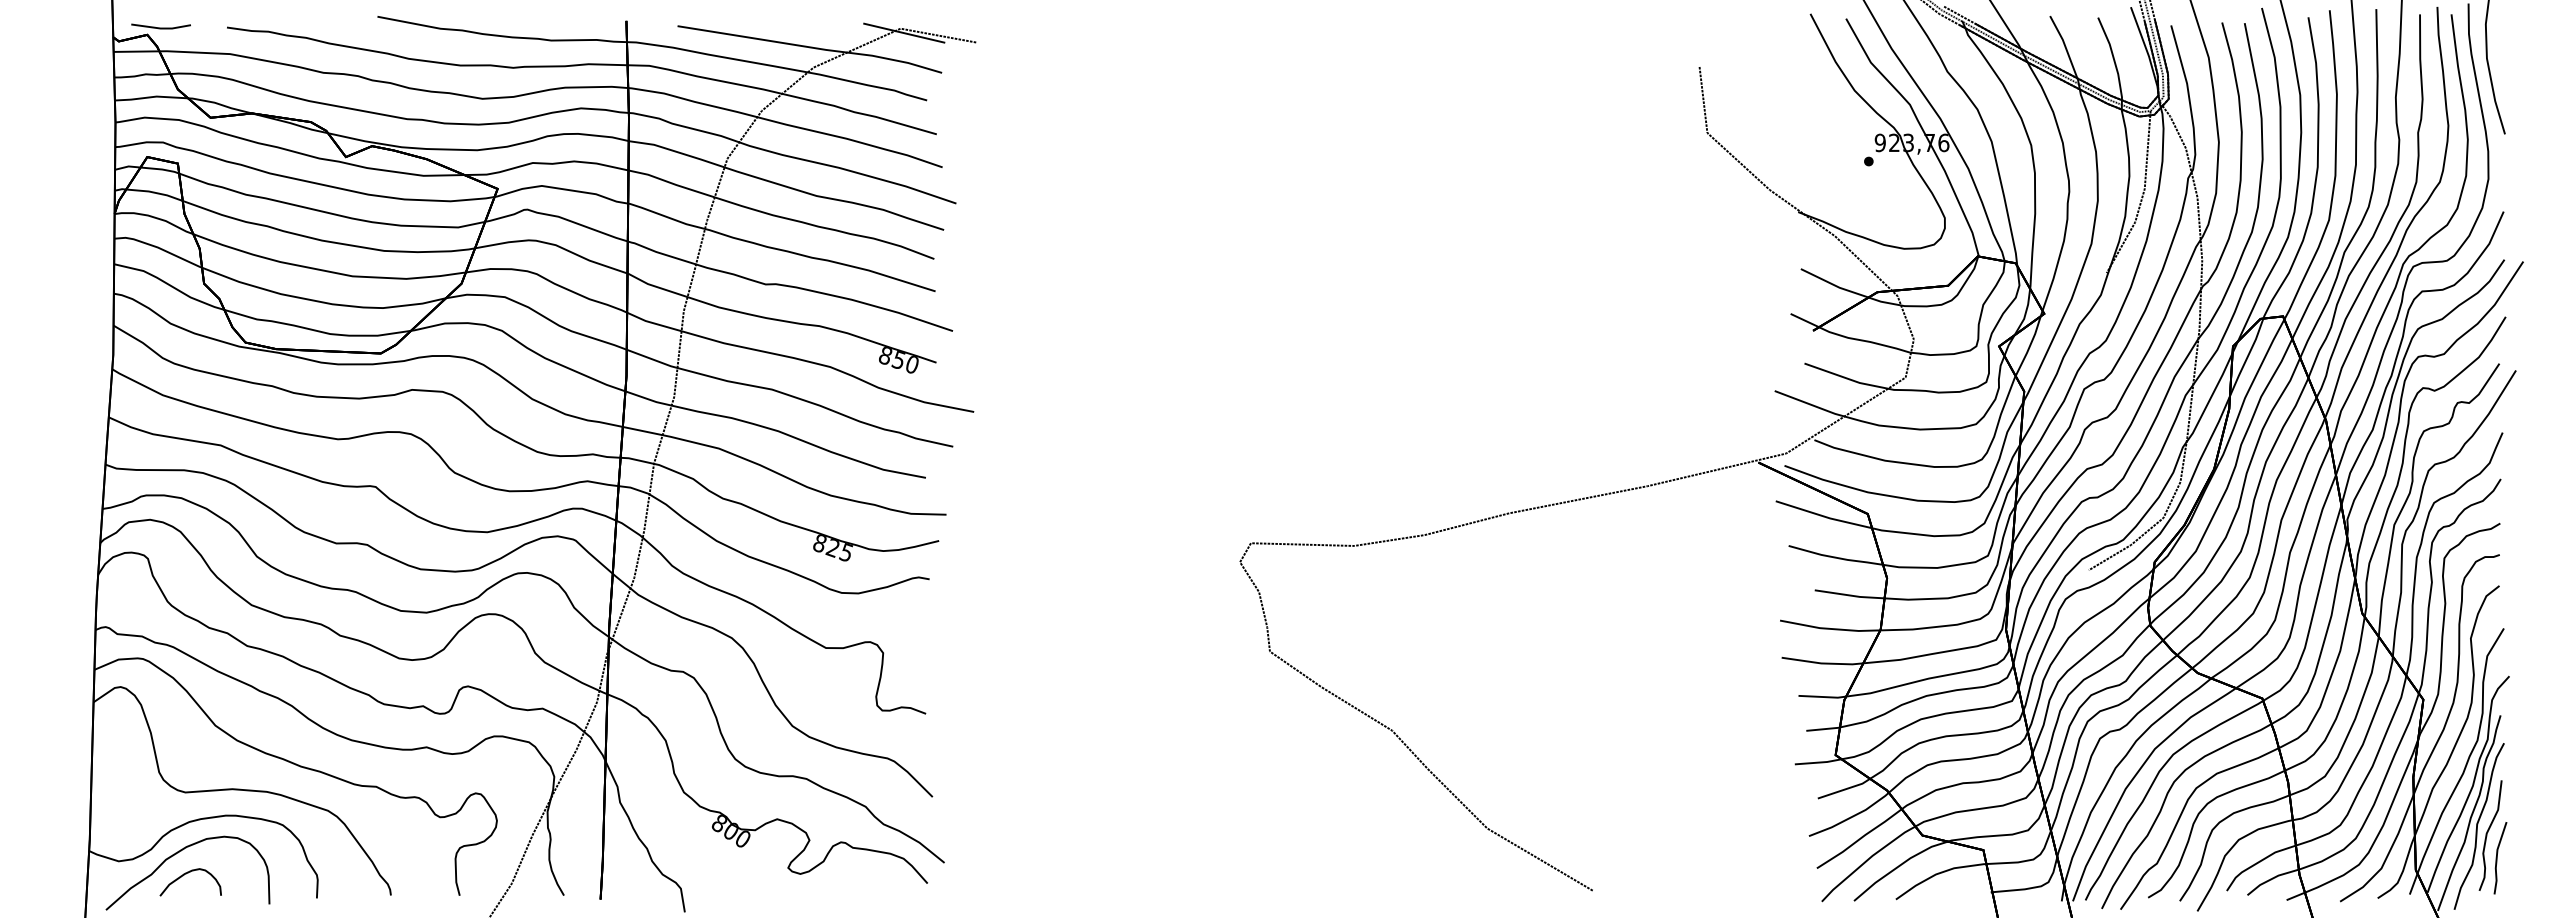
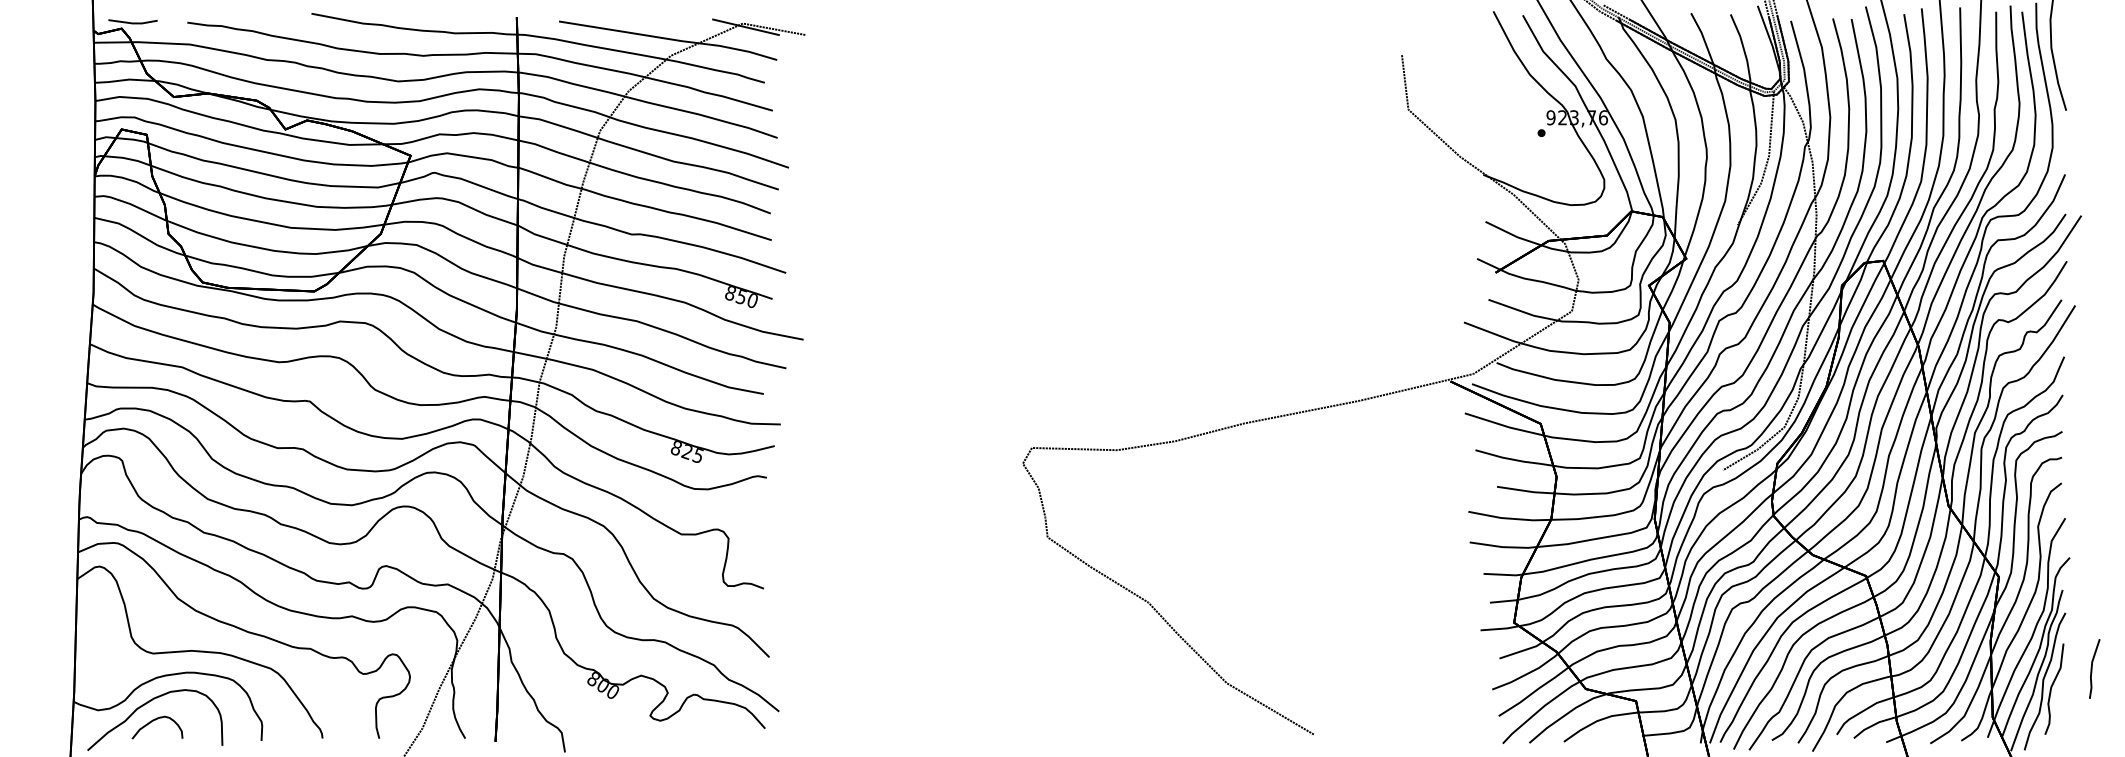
line: (2497, 858) -> (2092, 669), moved

